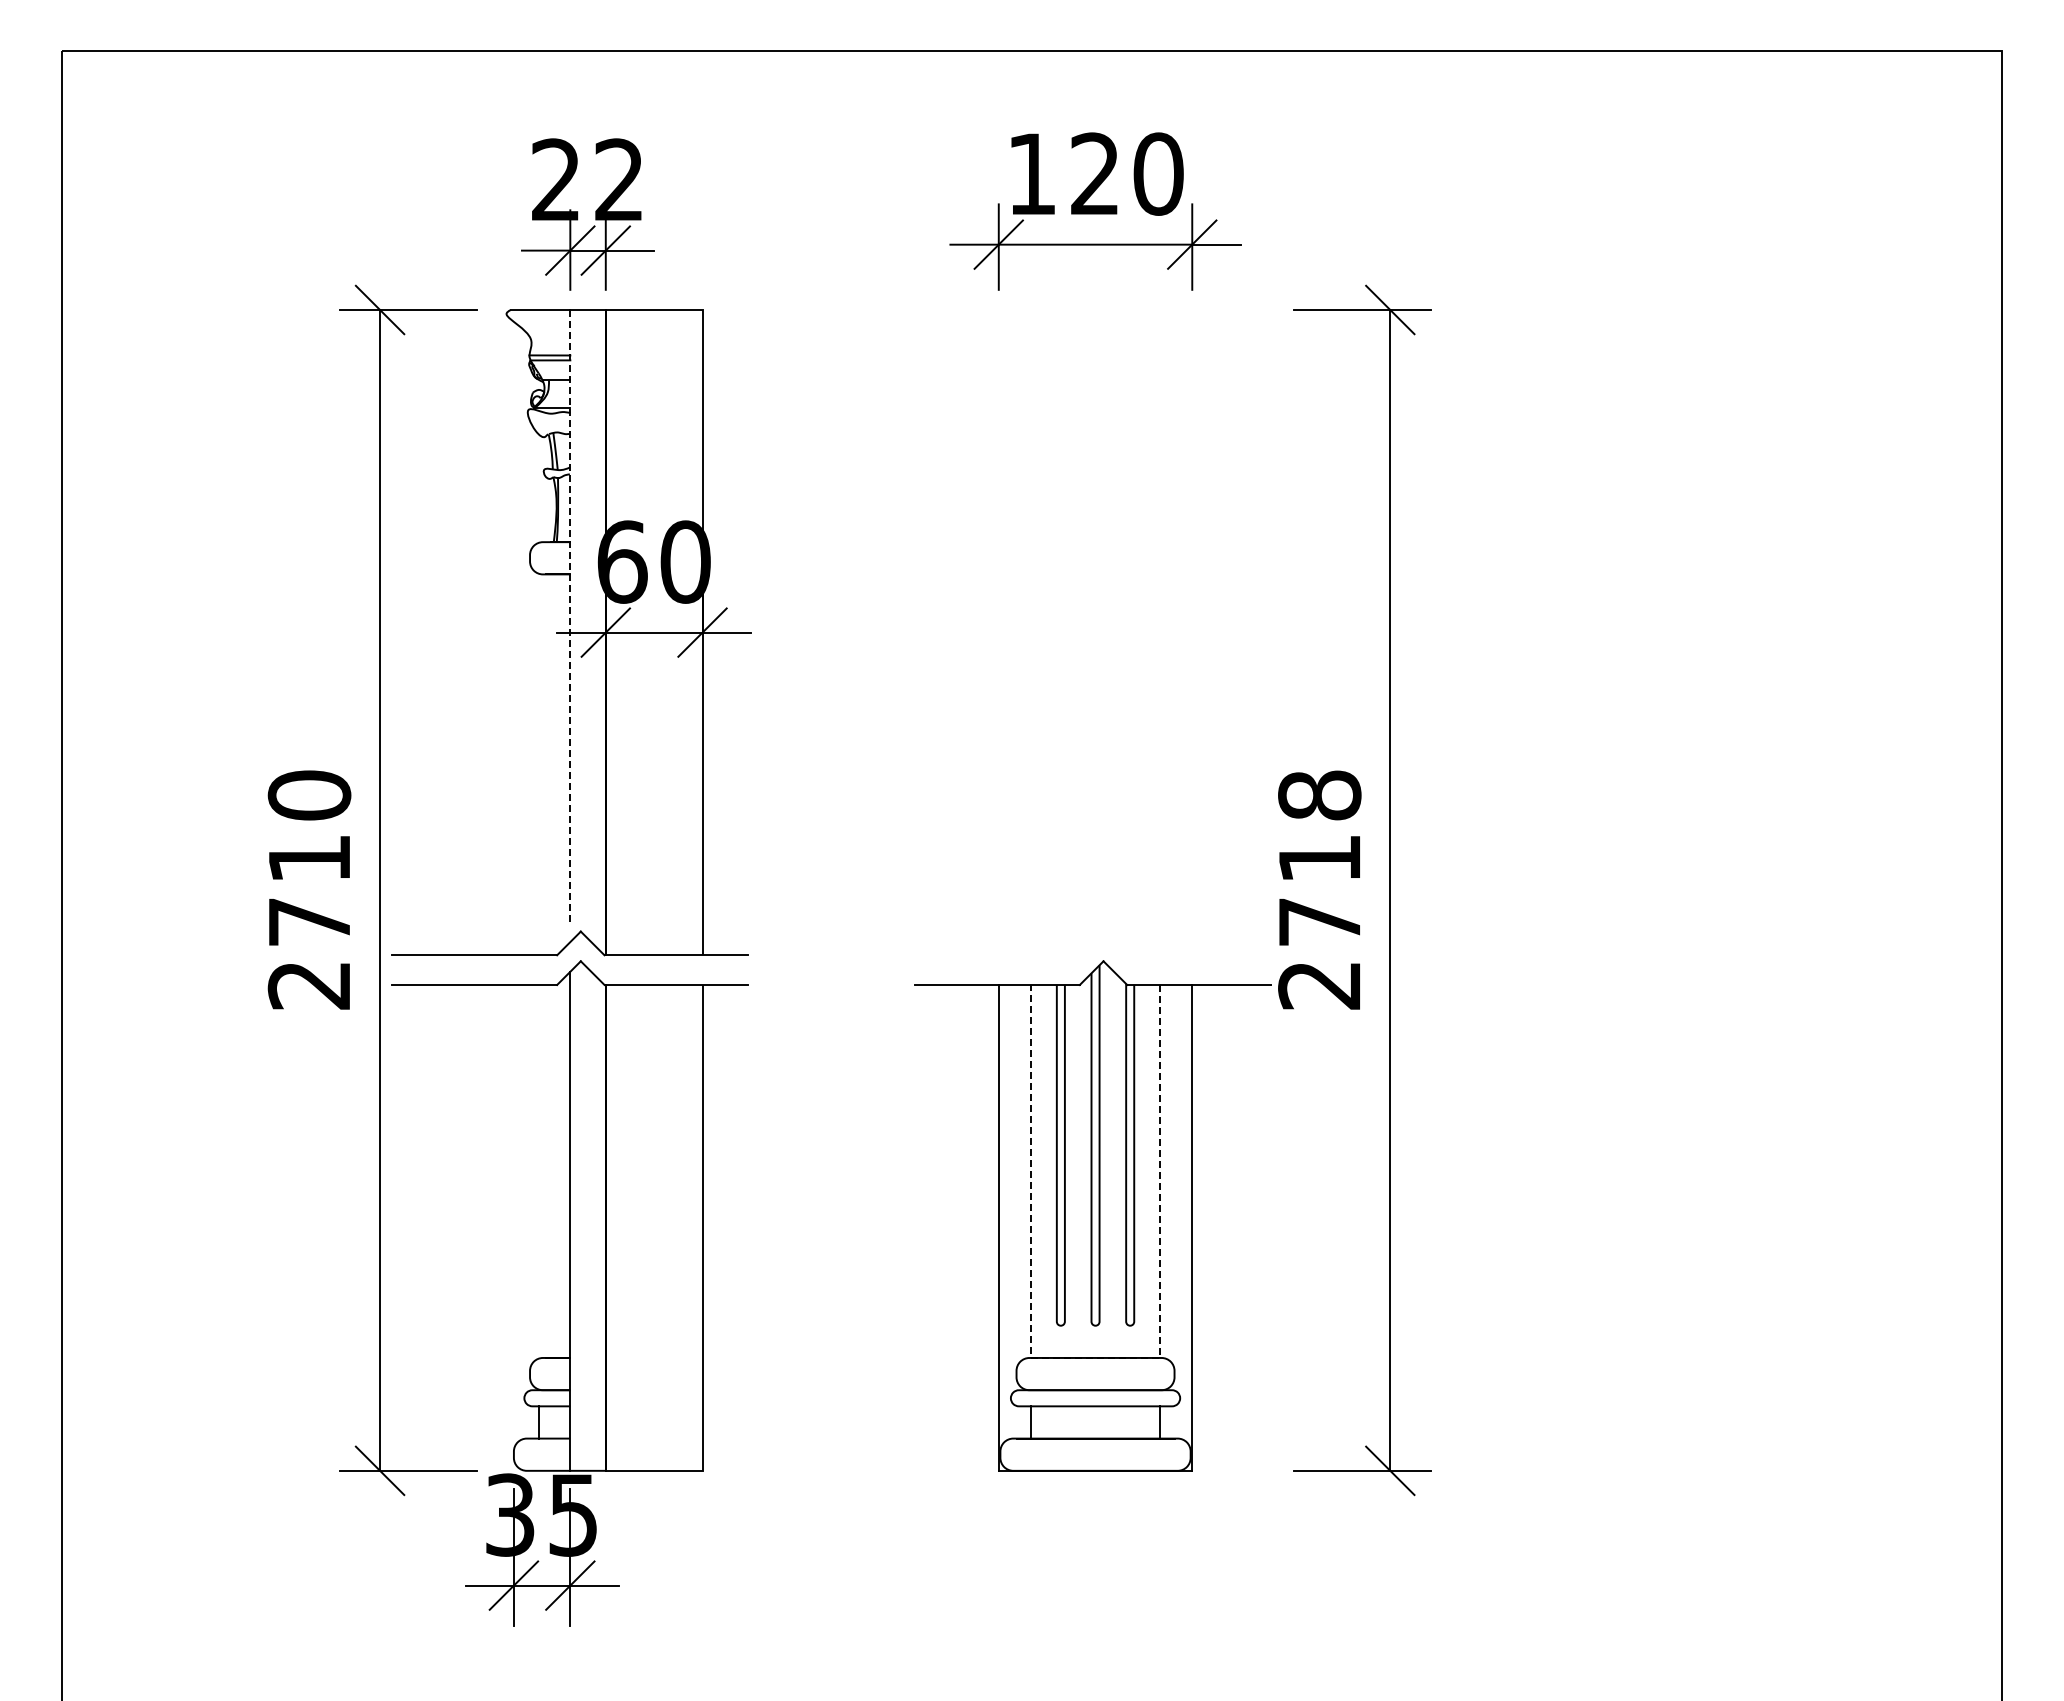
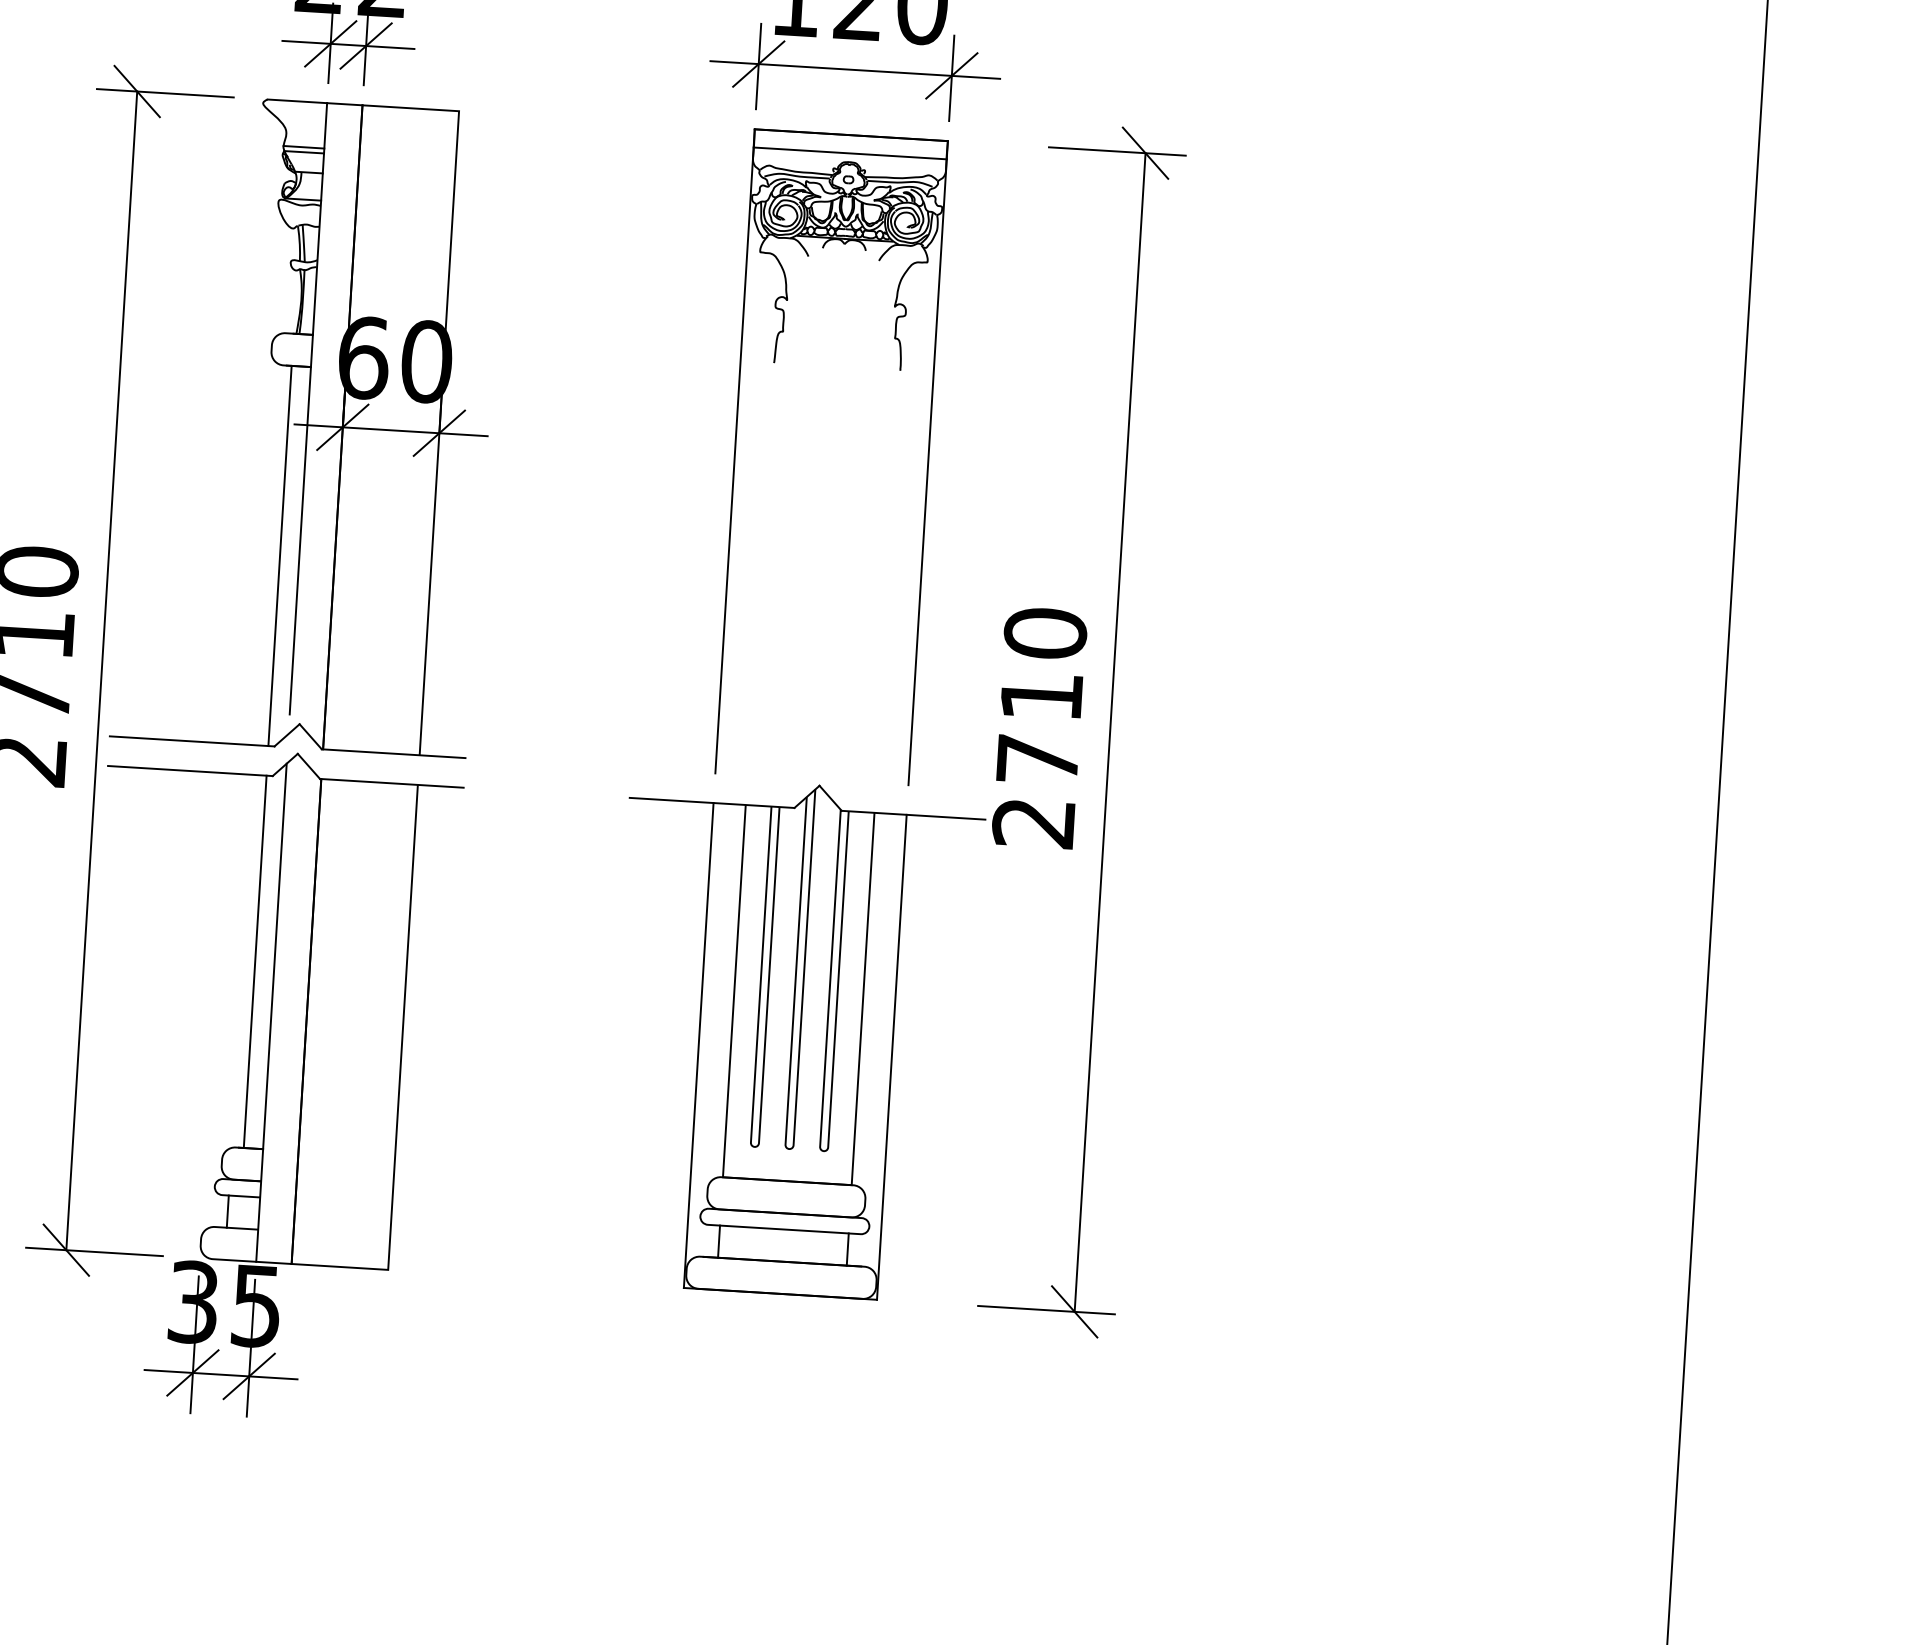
line: (570, 615) -> (308, 408), dashed -> solid
part: (999, 632) -> (735, 451), added
line: (550, 764) -> (279, 555), added
text: (1319, 795) -> (1045, 633), 2718 -> 2710
line: (550, 1170) -> (254, 960), added
line: (1096, 1357) -> (788, 1180), dashed -> solid

